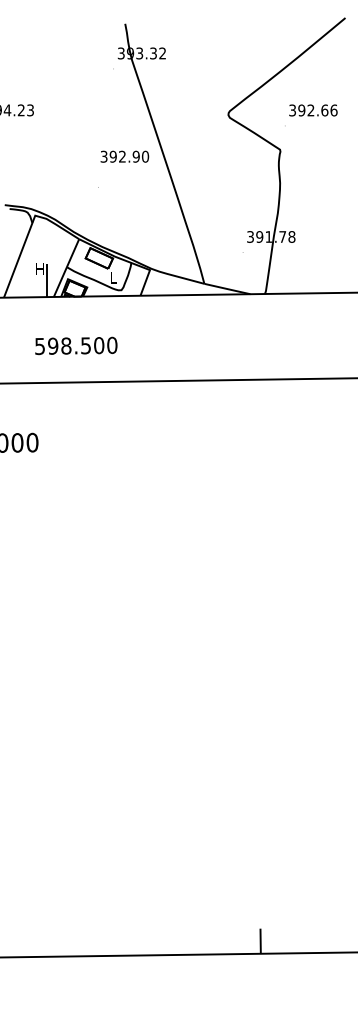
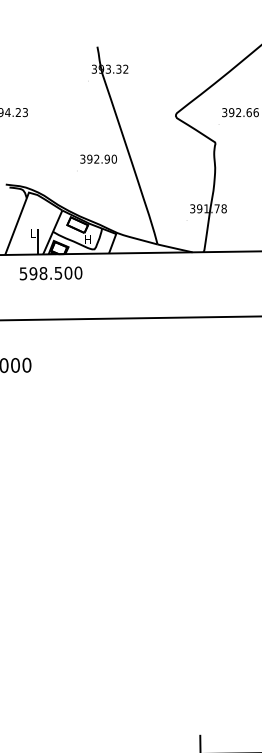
text: (124, 156) -> (98, 159), moved
text: (39, 268) -> (32, 232), H -> L
text: (112, 277) -> (87, 239), L -> H
text: (76, 345) -> (51, 273), moved

